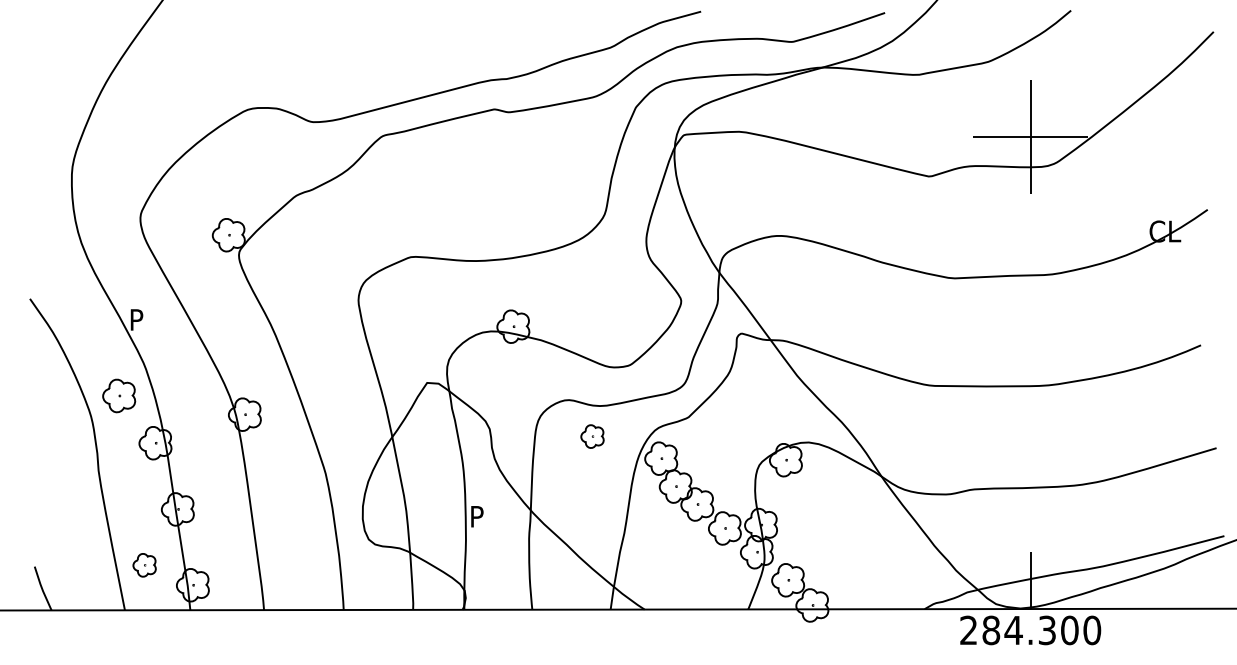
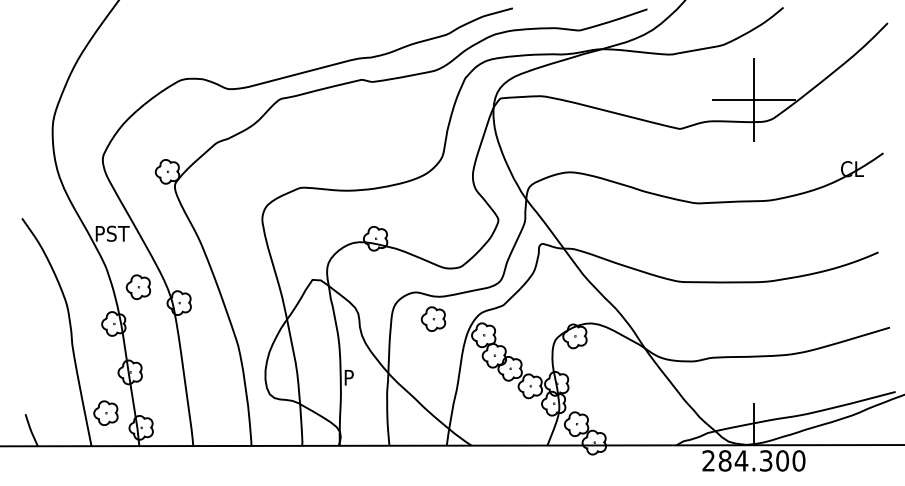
text: (161, 319) -> (118, 233), P -> PST
part: (119, 395) -> (138, 286), moved
part: (592, 436) -> (433, 319), size x1.43
part: (144, 565) -> (105, 413), size x1.43

